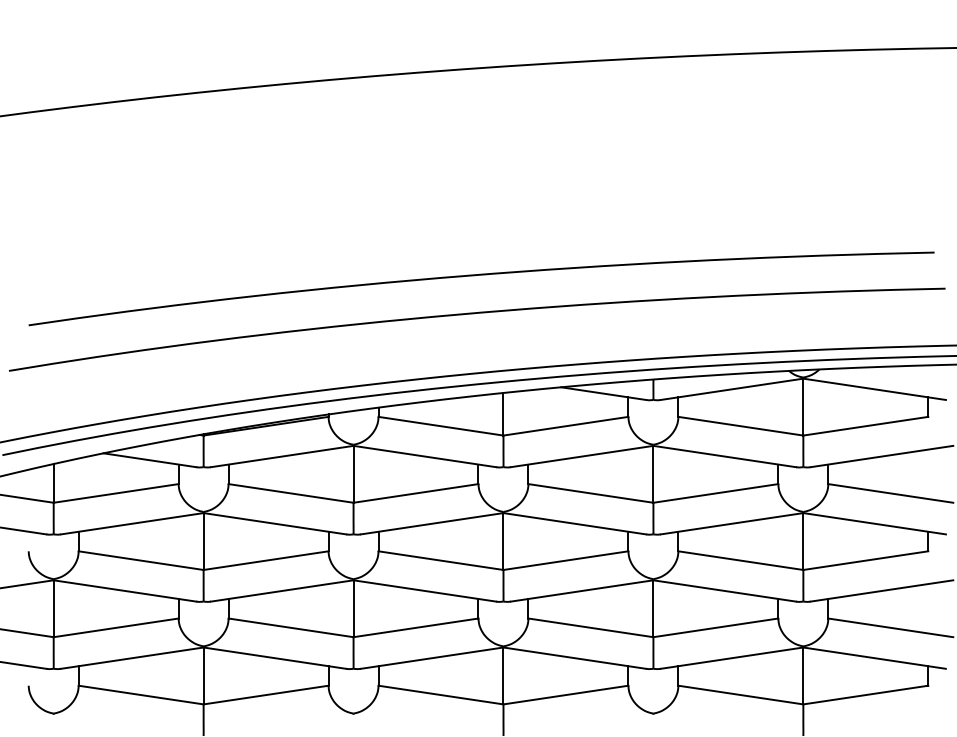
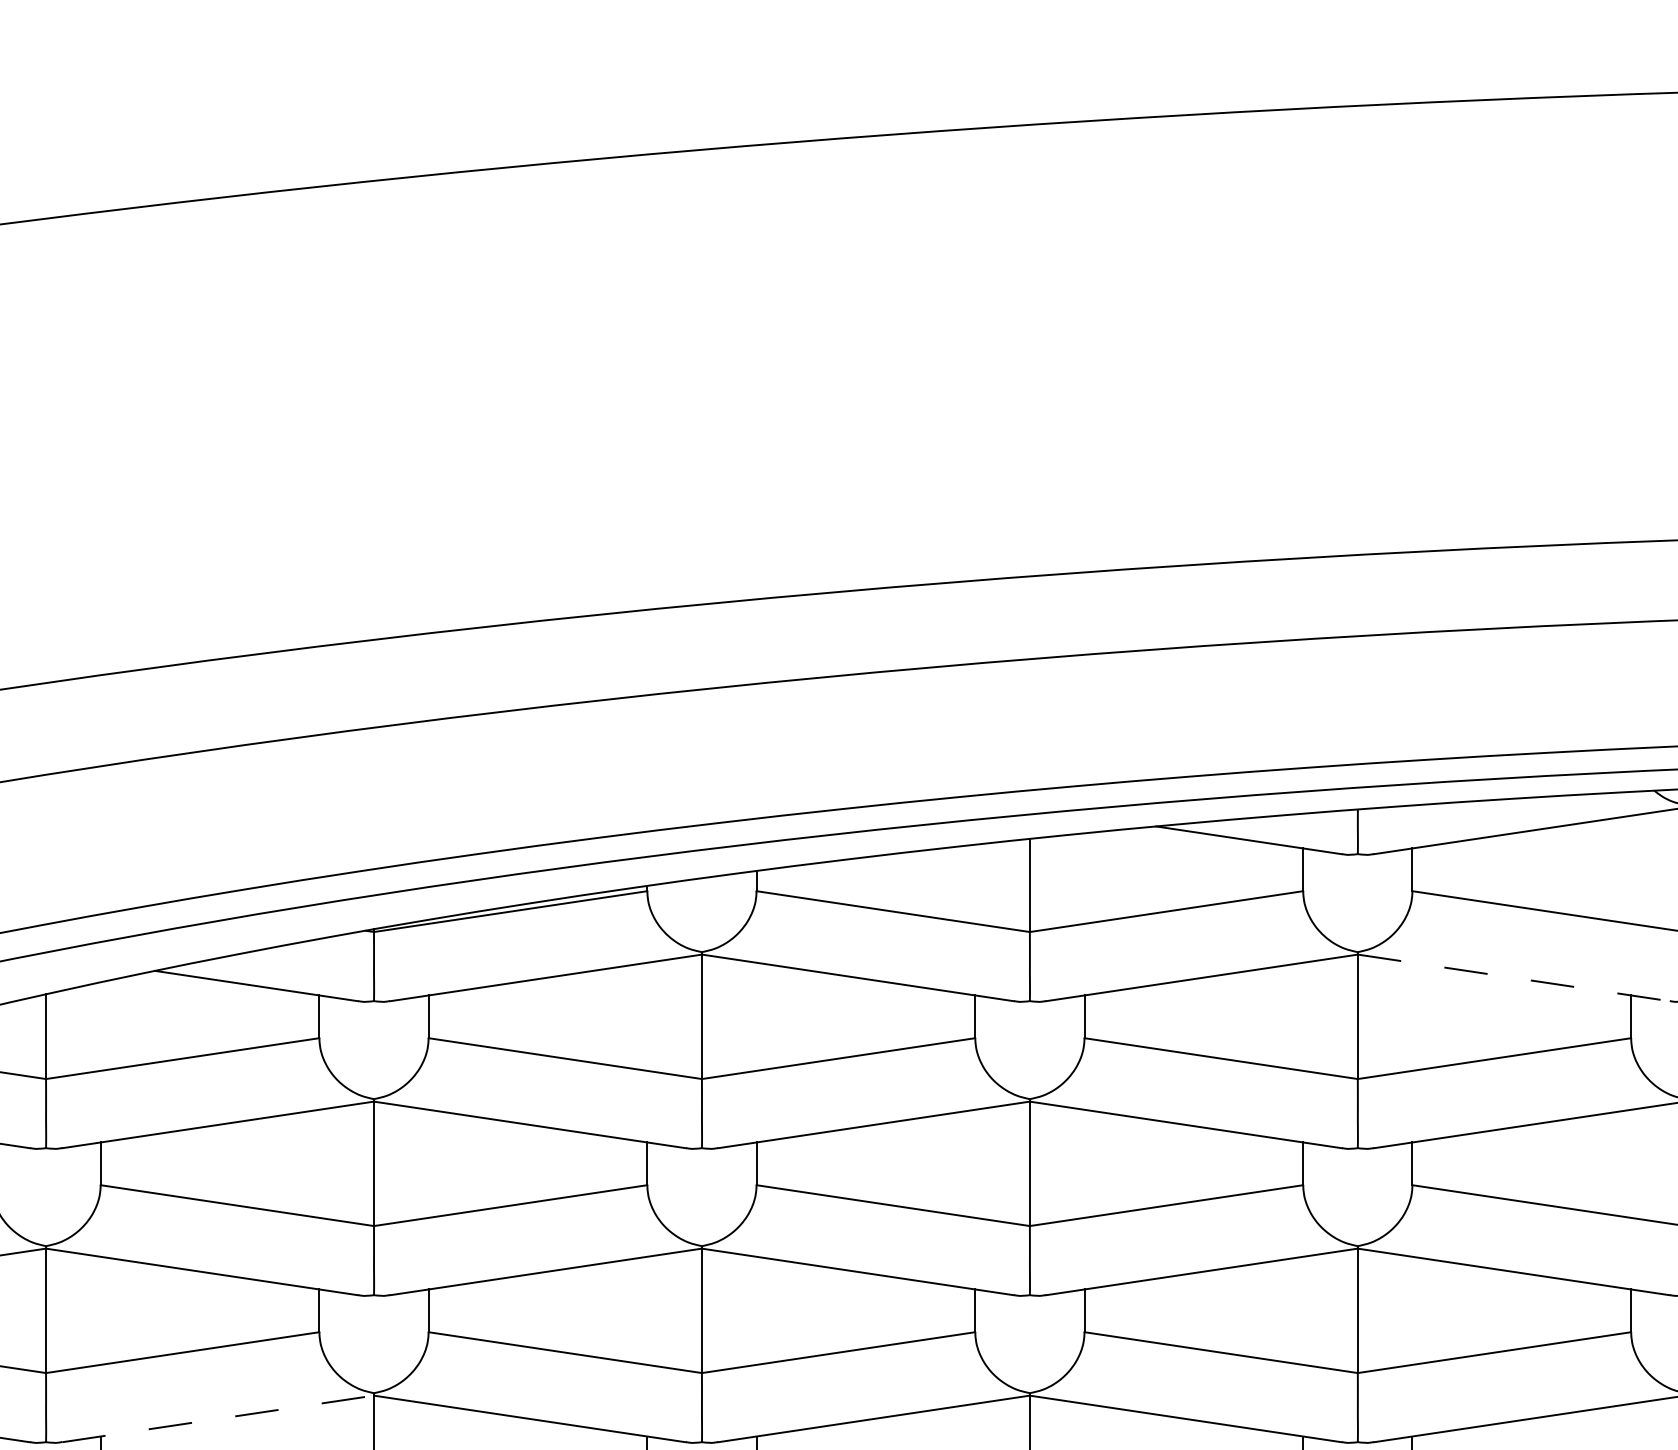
line: (725, 456) -> (1515, 977), solid -> dashed
line: (132, 658) -> (218, 1419), solid -> dashed

